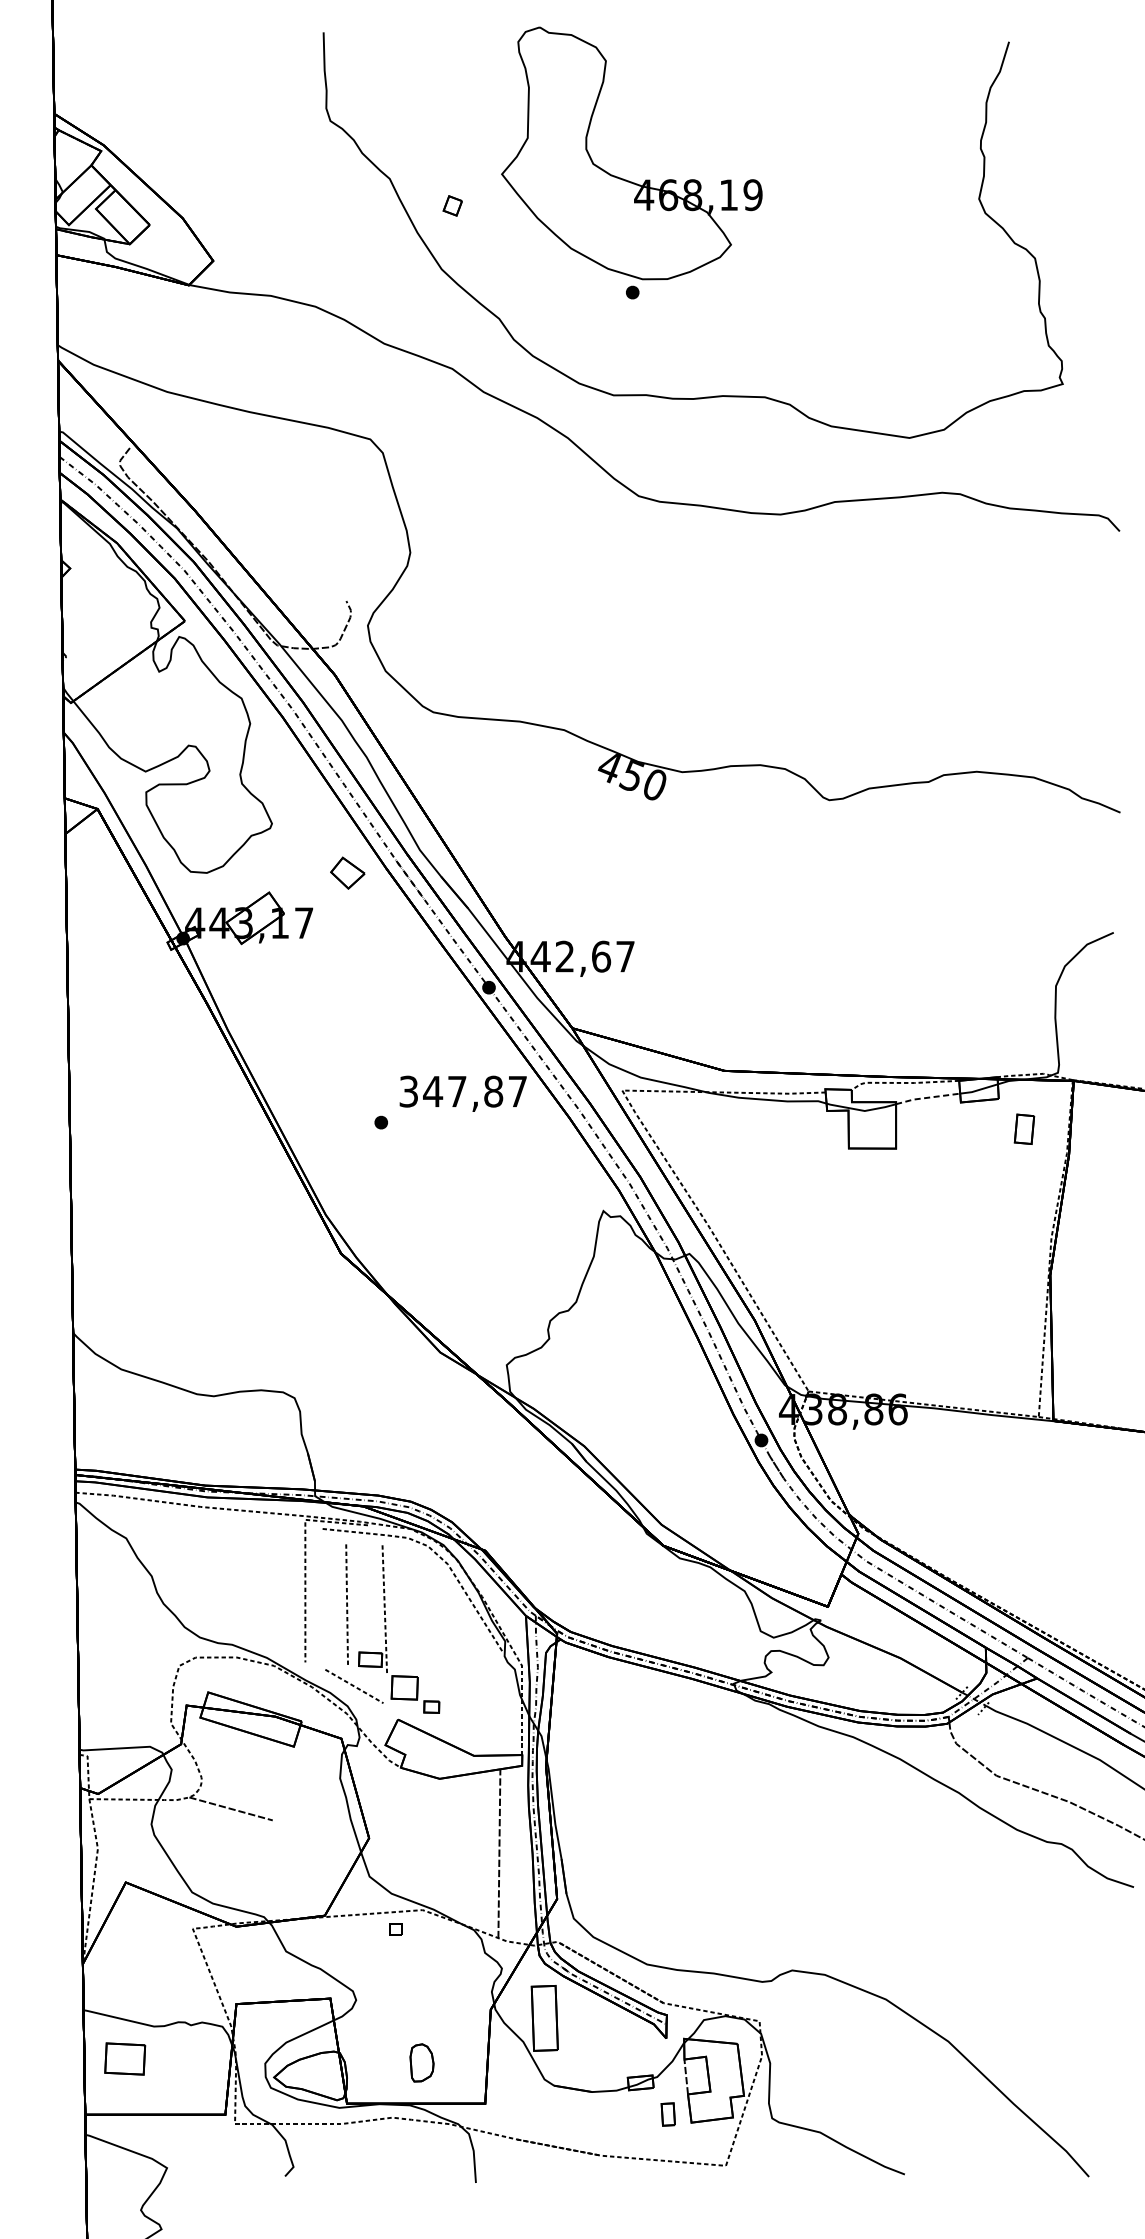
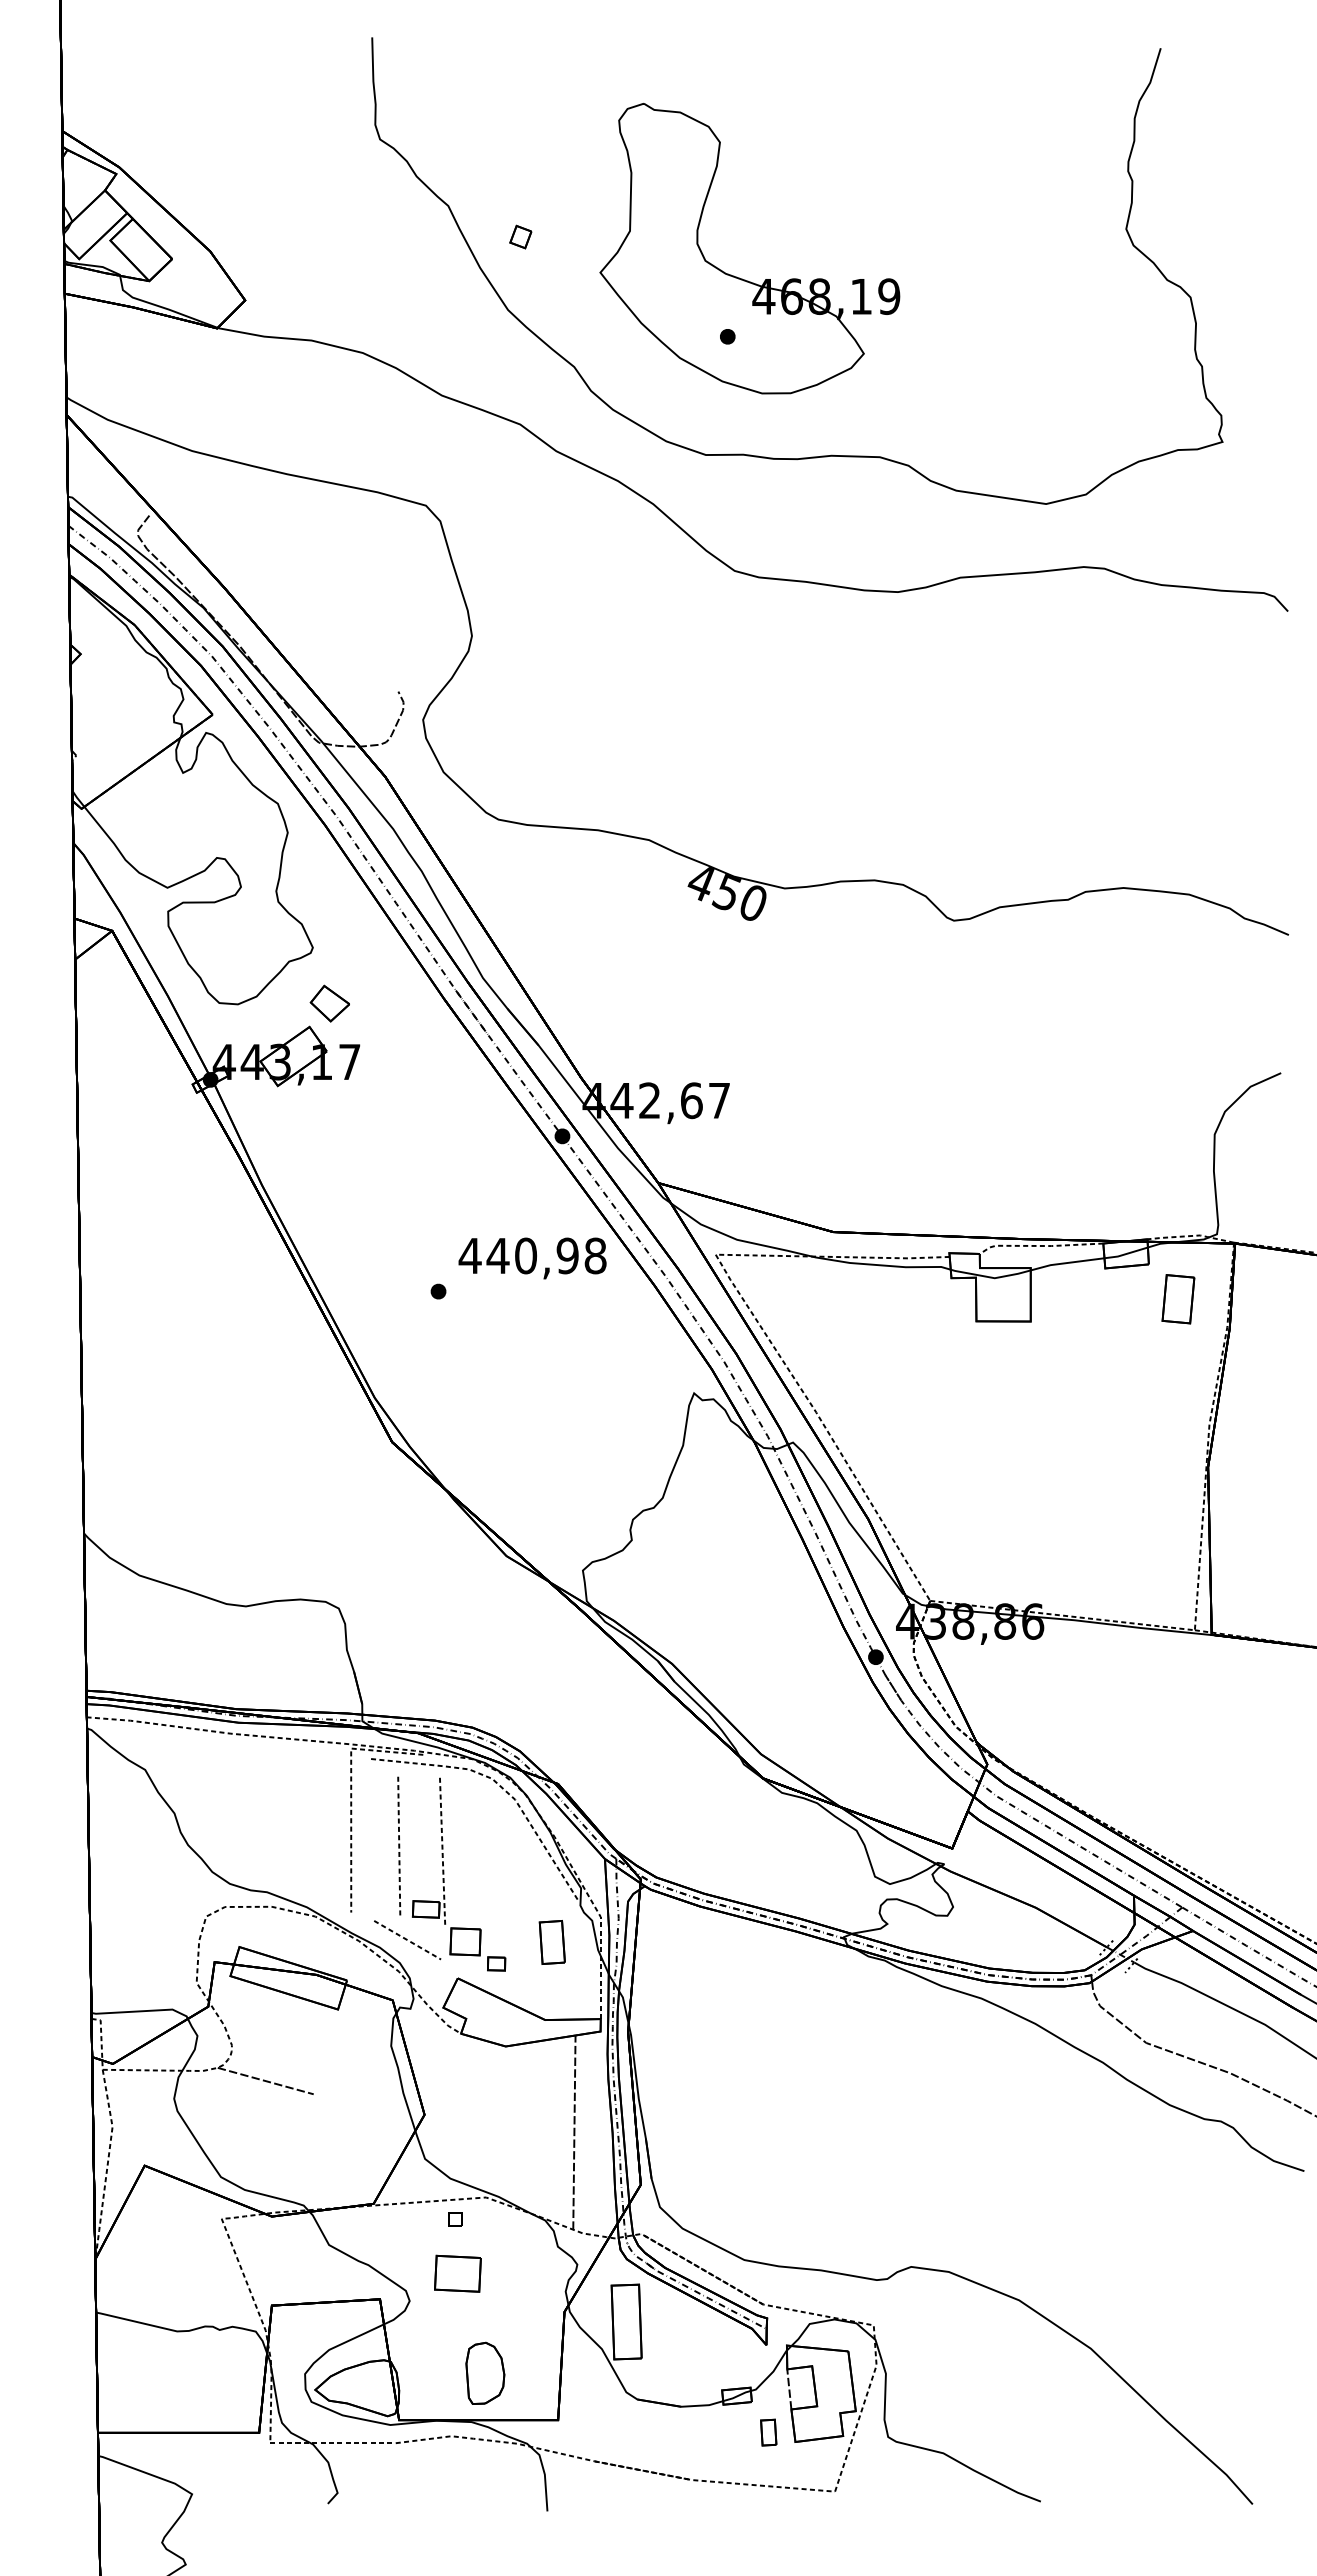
part: (622, 178) -> (739, 277), moved
part: (347, 873) -> (329, 1003), moved
text: (462, 1091) -> (532, 1255), 347,87 -> 440,98
line: (928, 1098) -> (1067, 1263), dashed -> solid
part: (1024, 1129) -> (1178, 1299), size x1.43
part: (479, 1688) -> (551, 1942), added
part: (124, 2058) -> (457, 2273), moved
part: (422, 2062) -> (485, 2372), size x1.43

